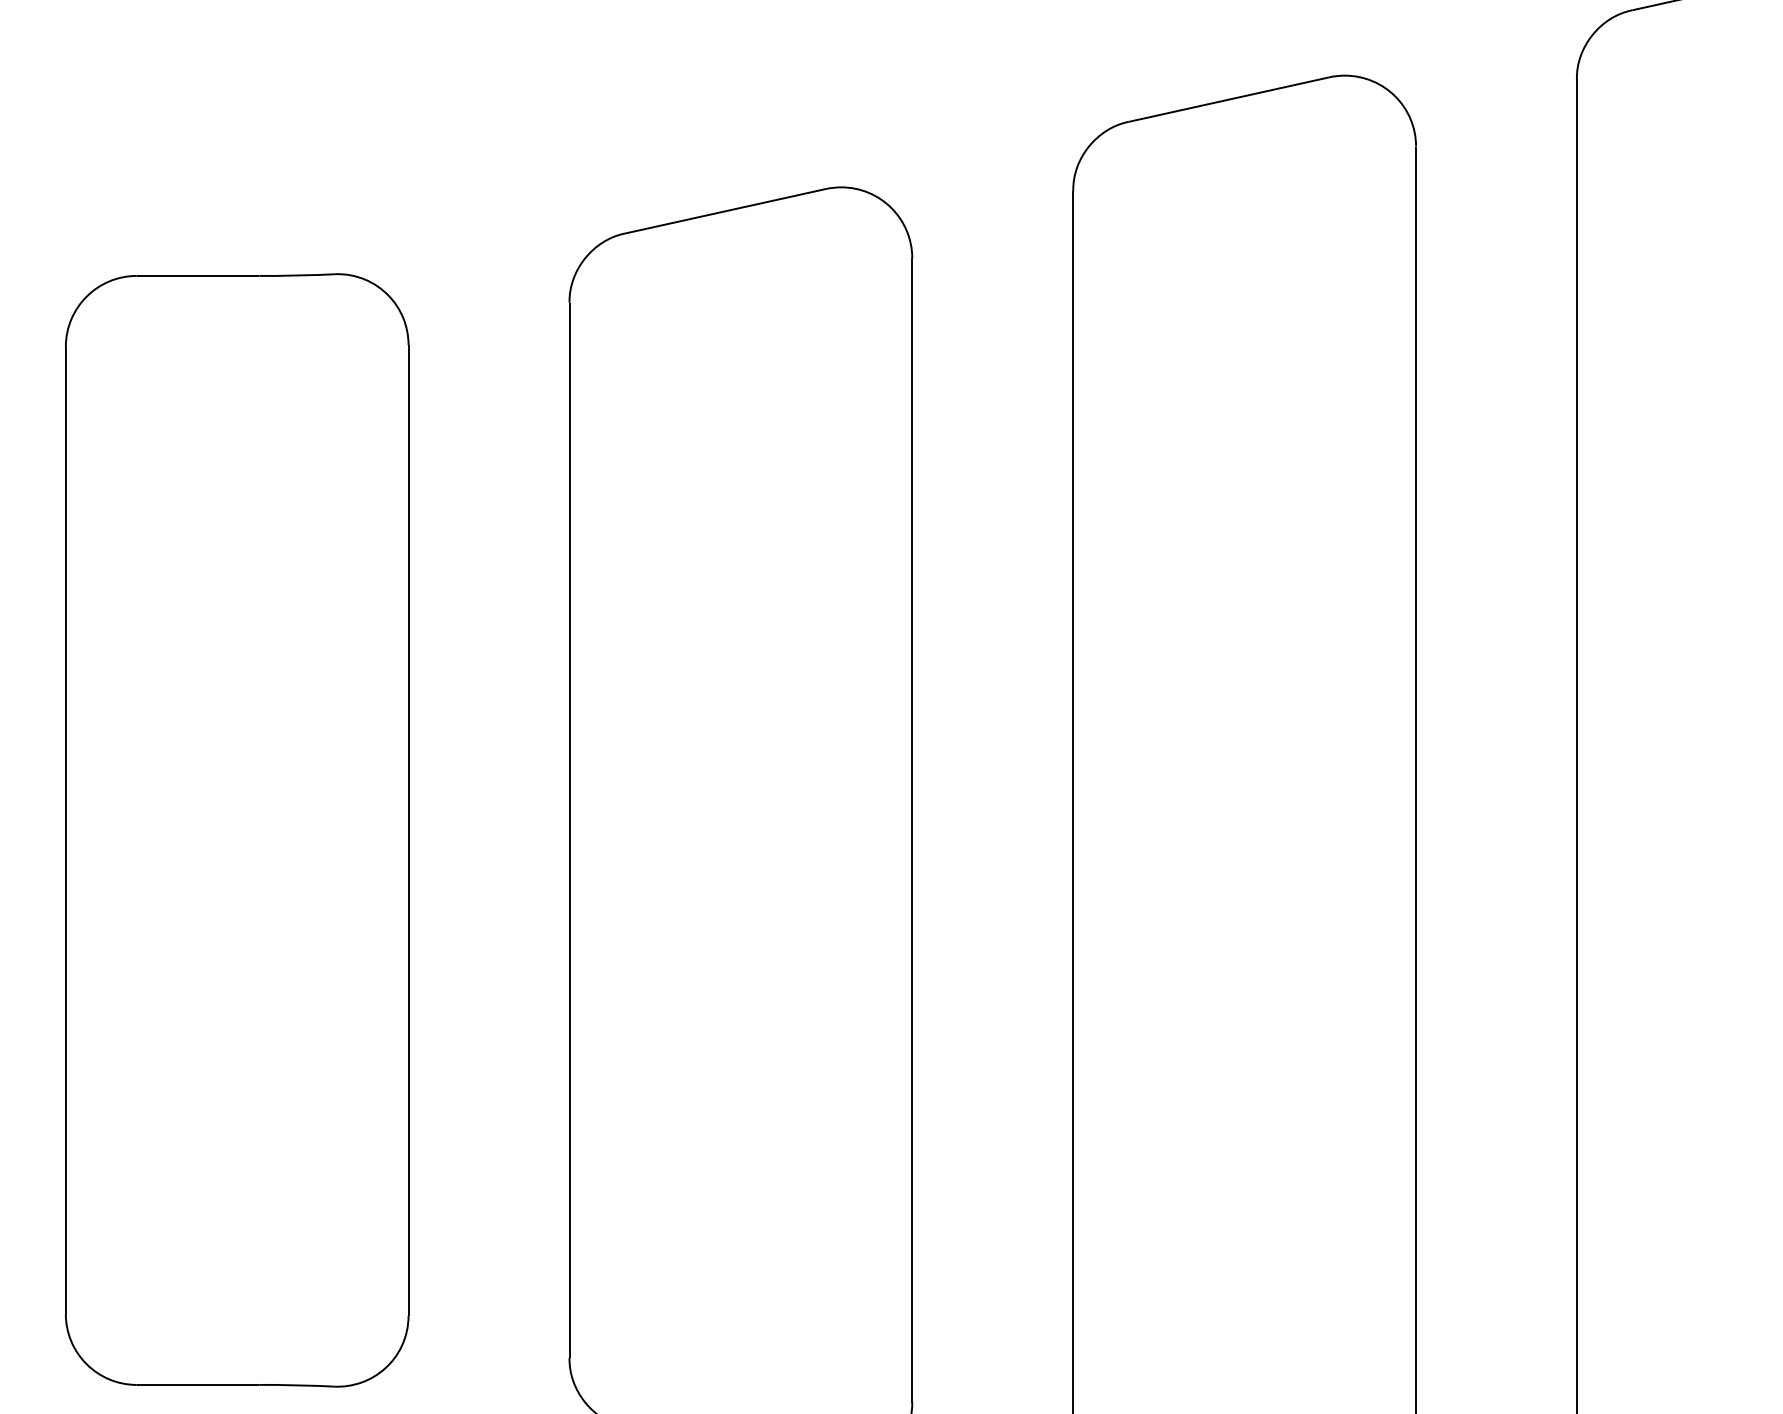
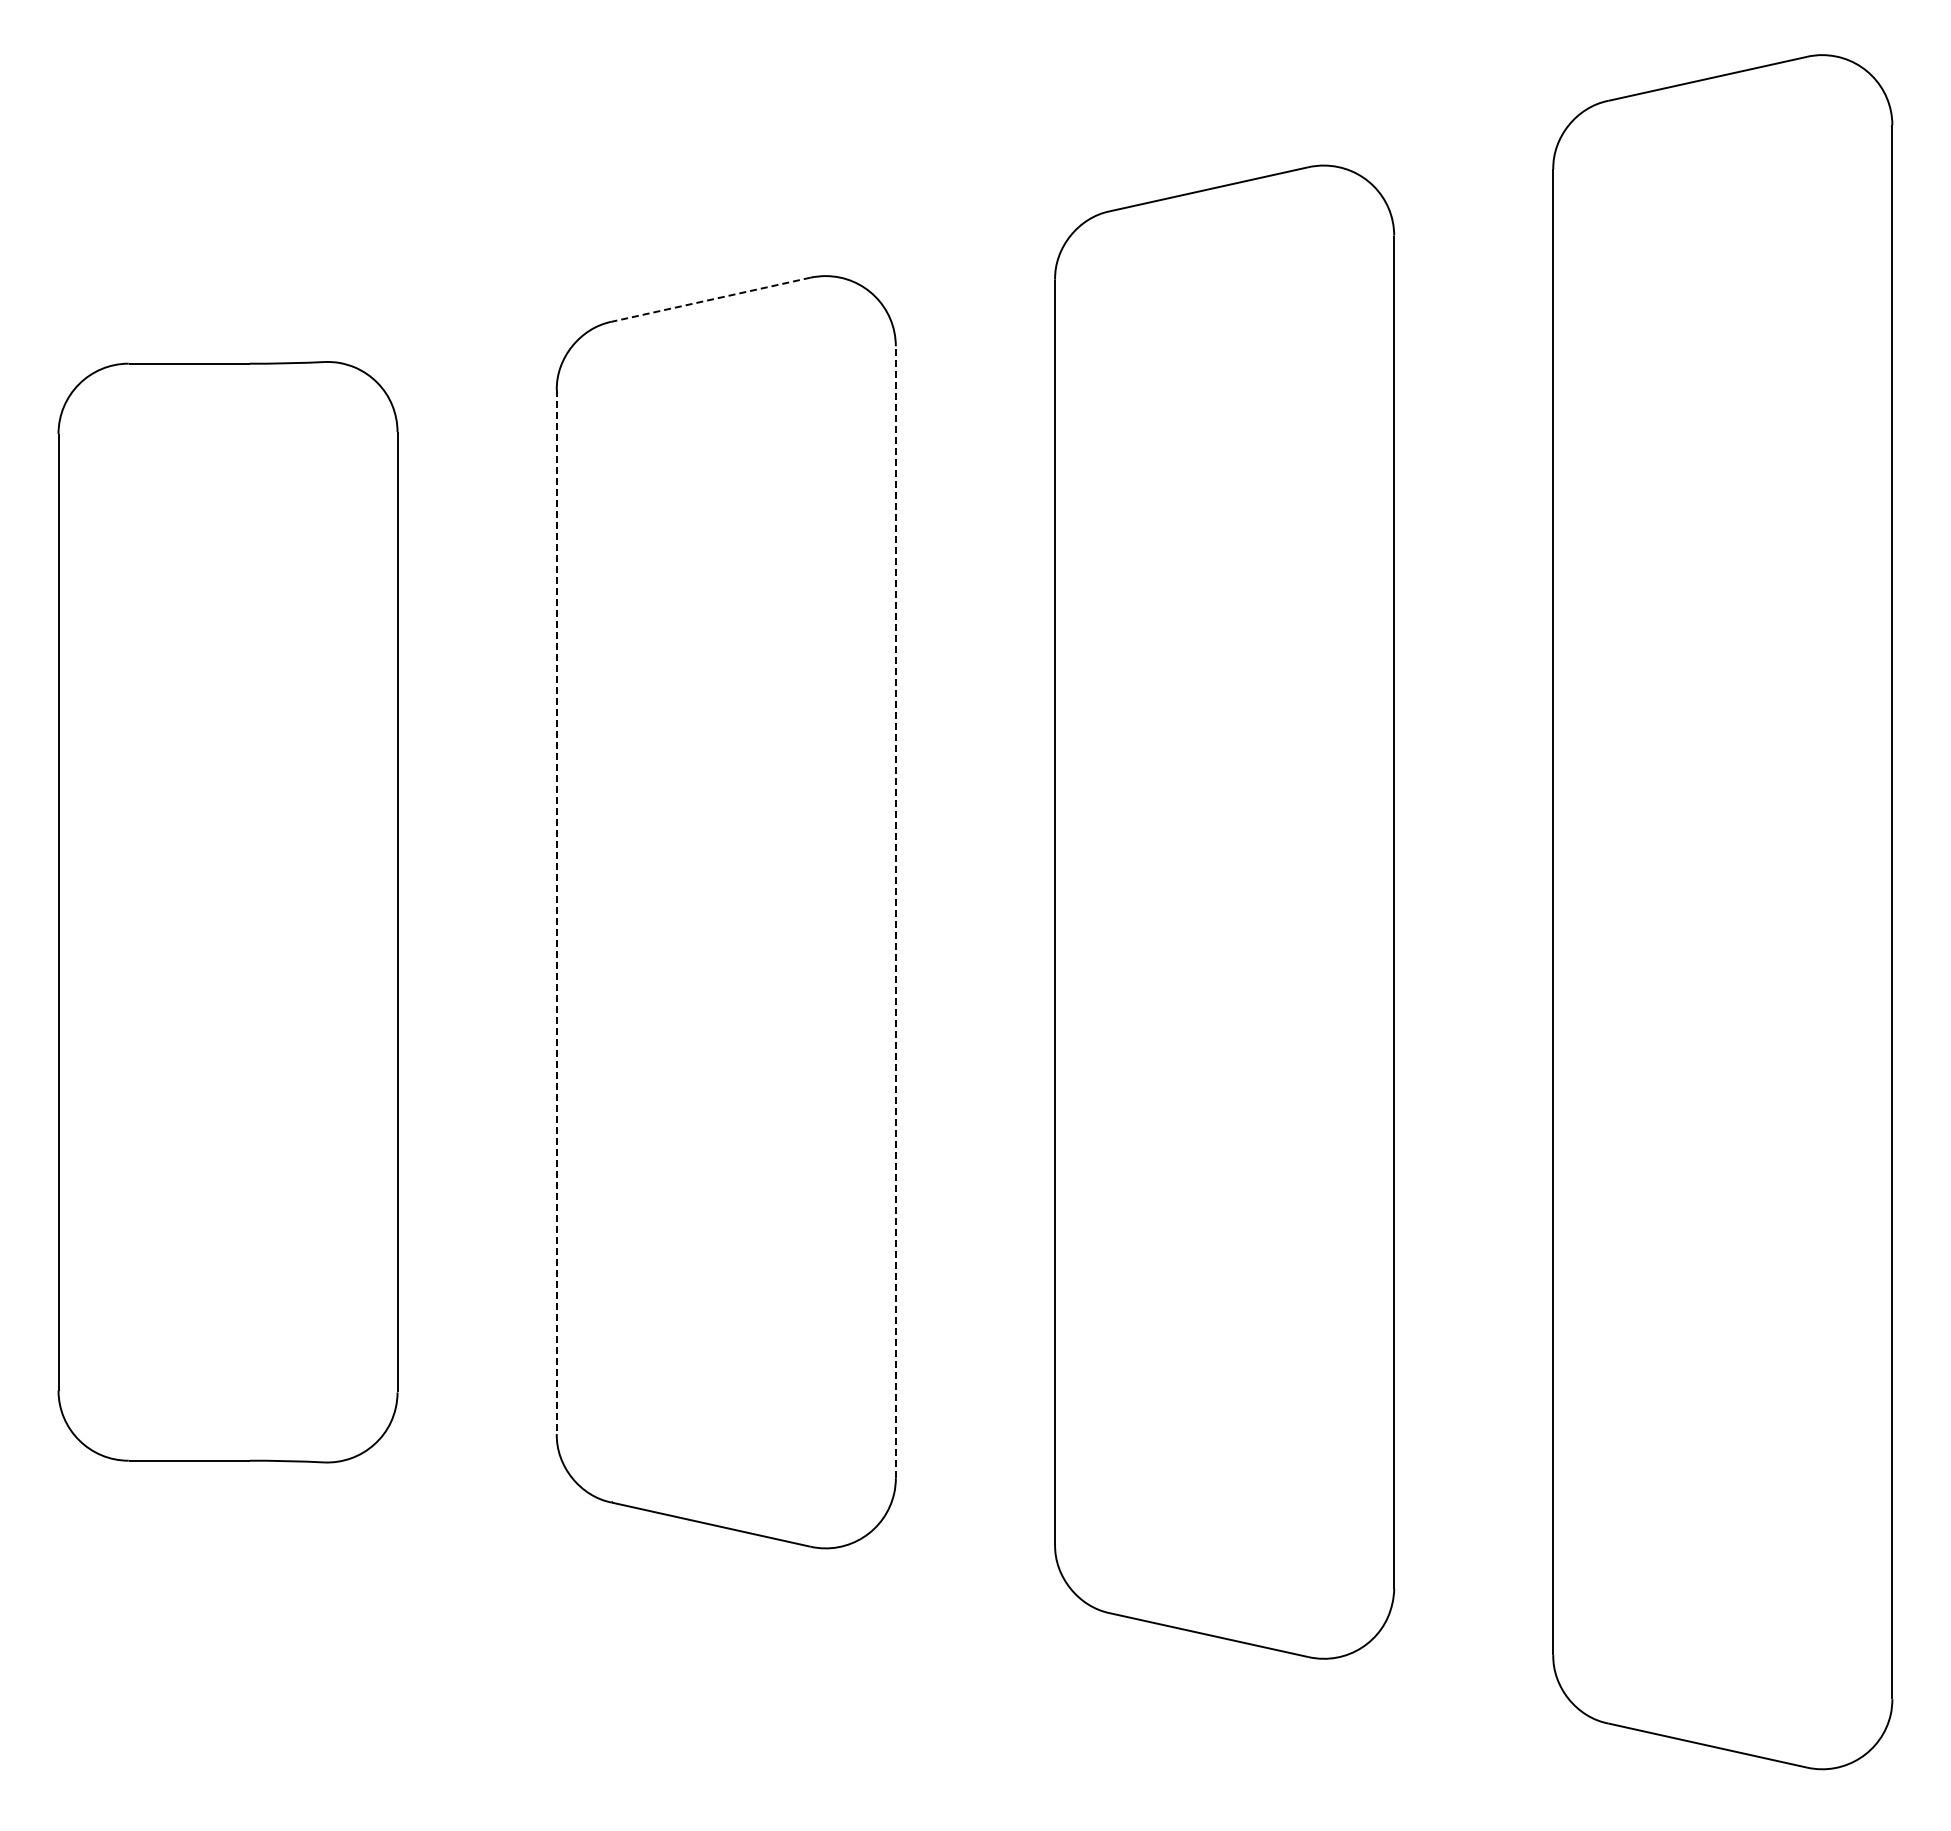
line: (725, 211) -> (711, 299), solid -> dashed
line: (569, 830) -> (556, 912), solid -> dashed
line: (911, 830) -> (895, 912), solid -> dashed

